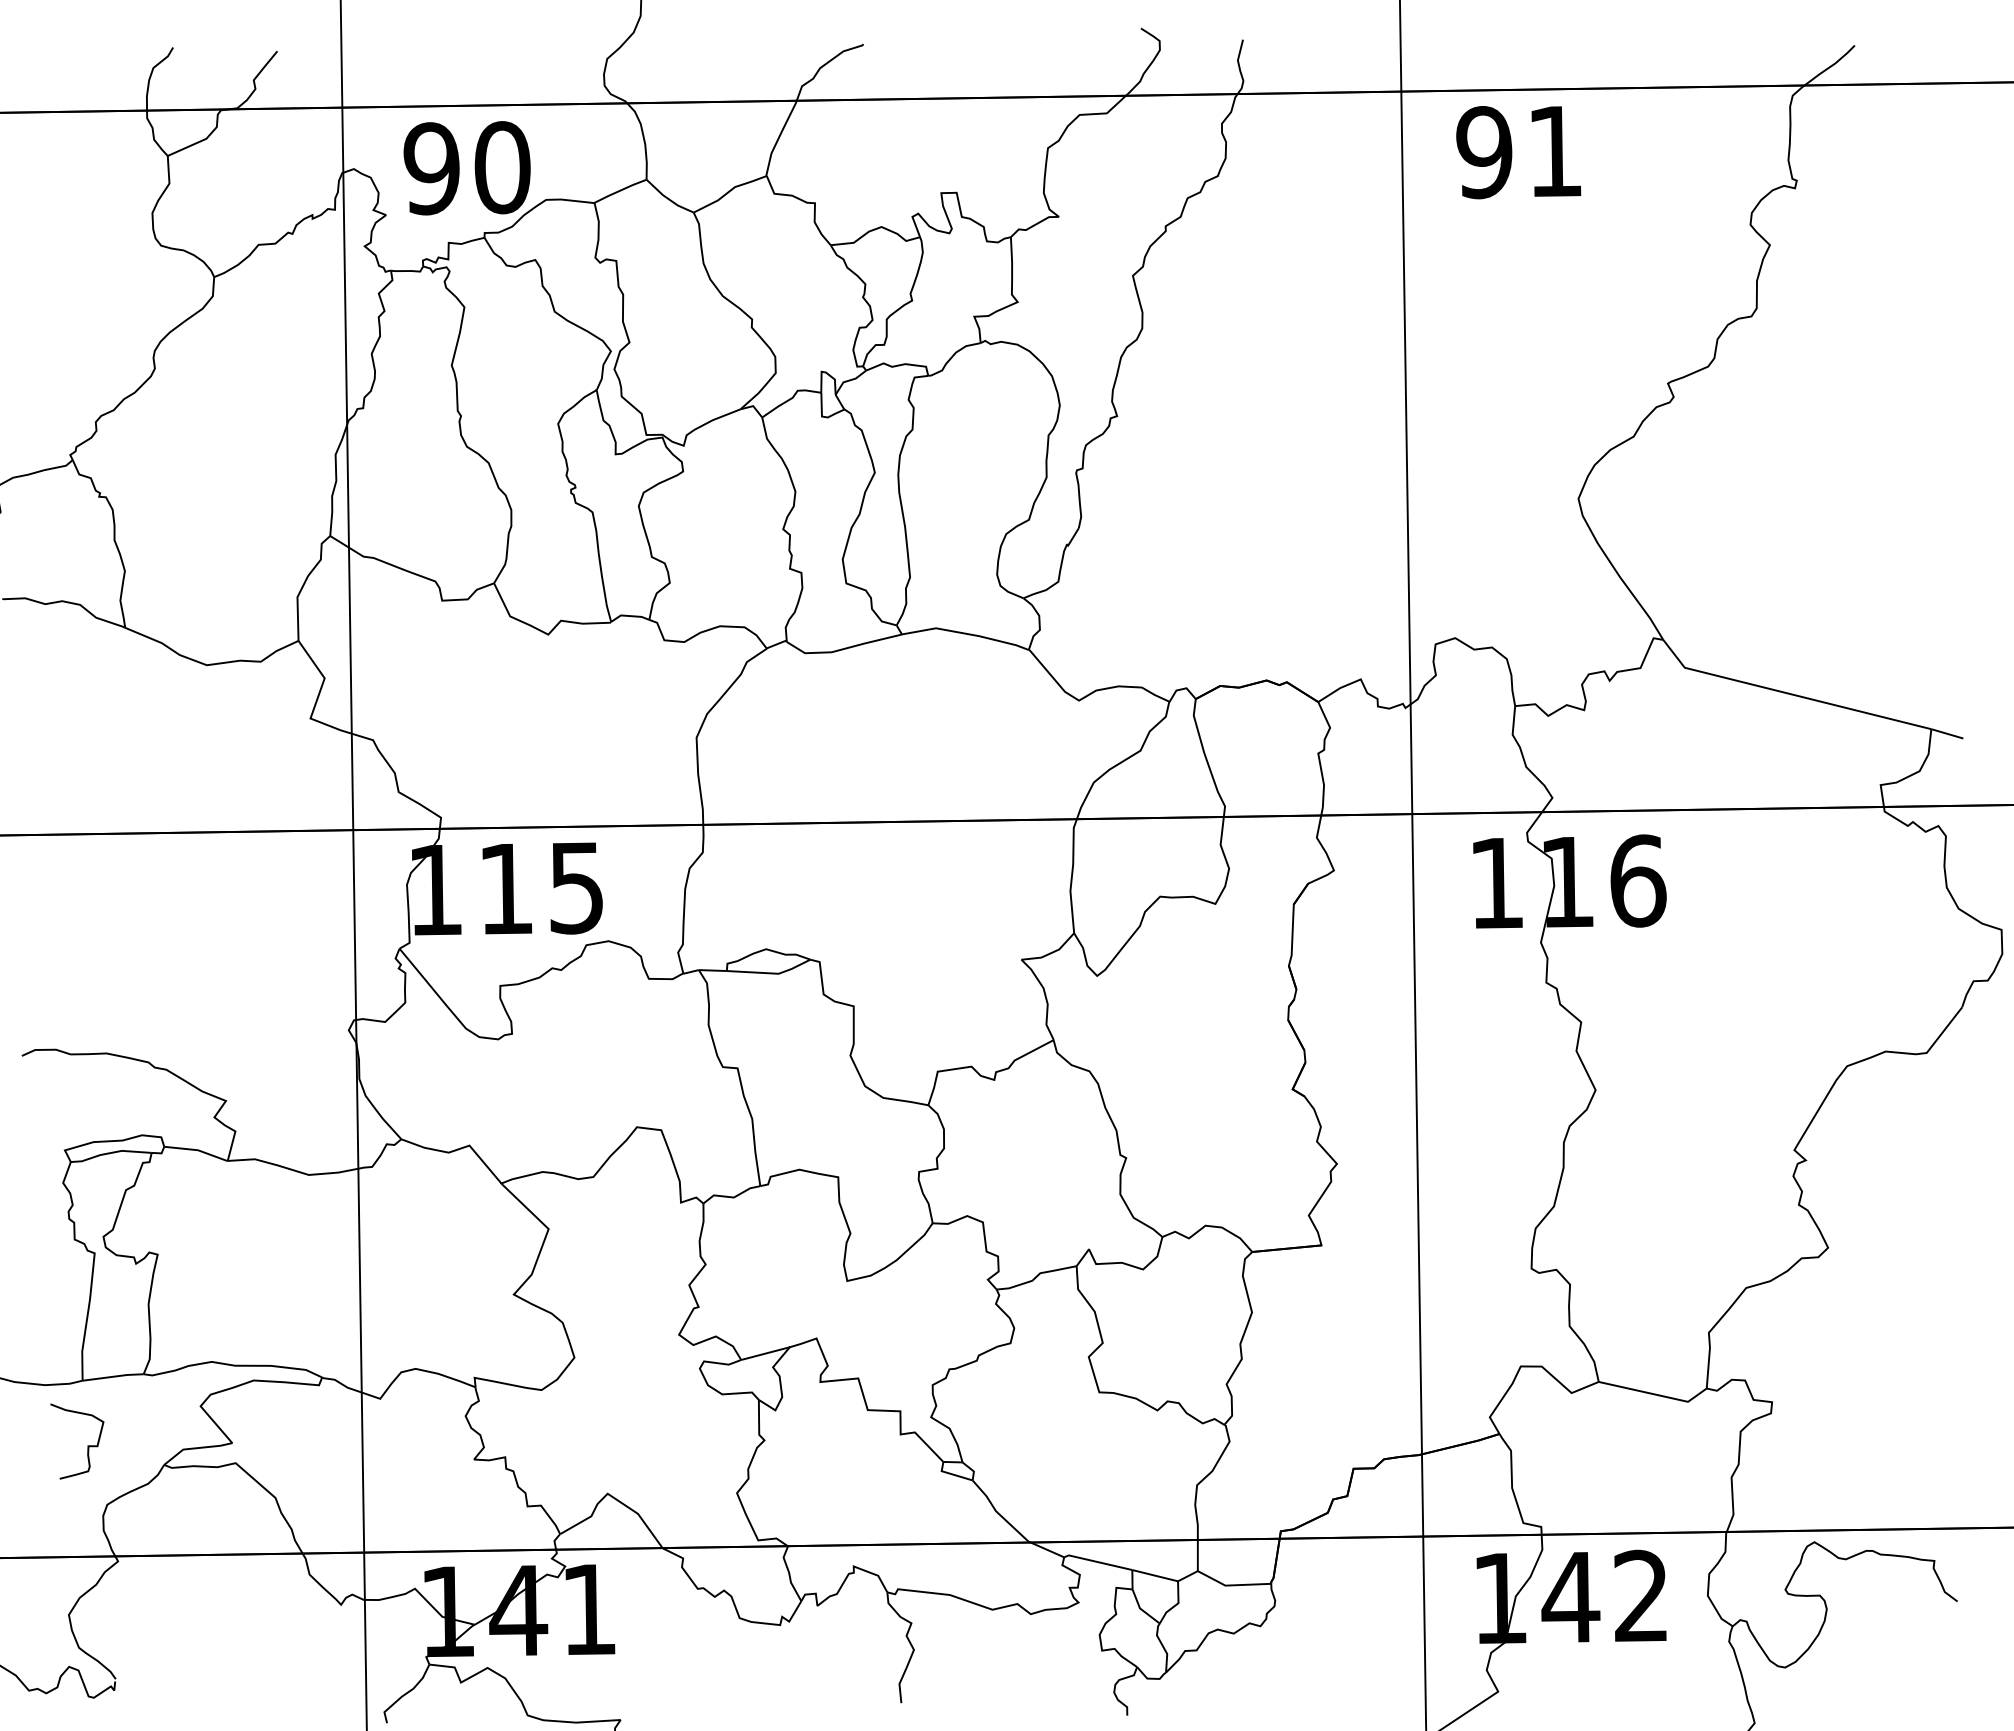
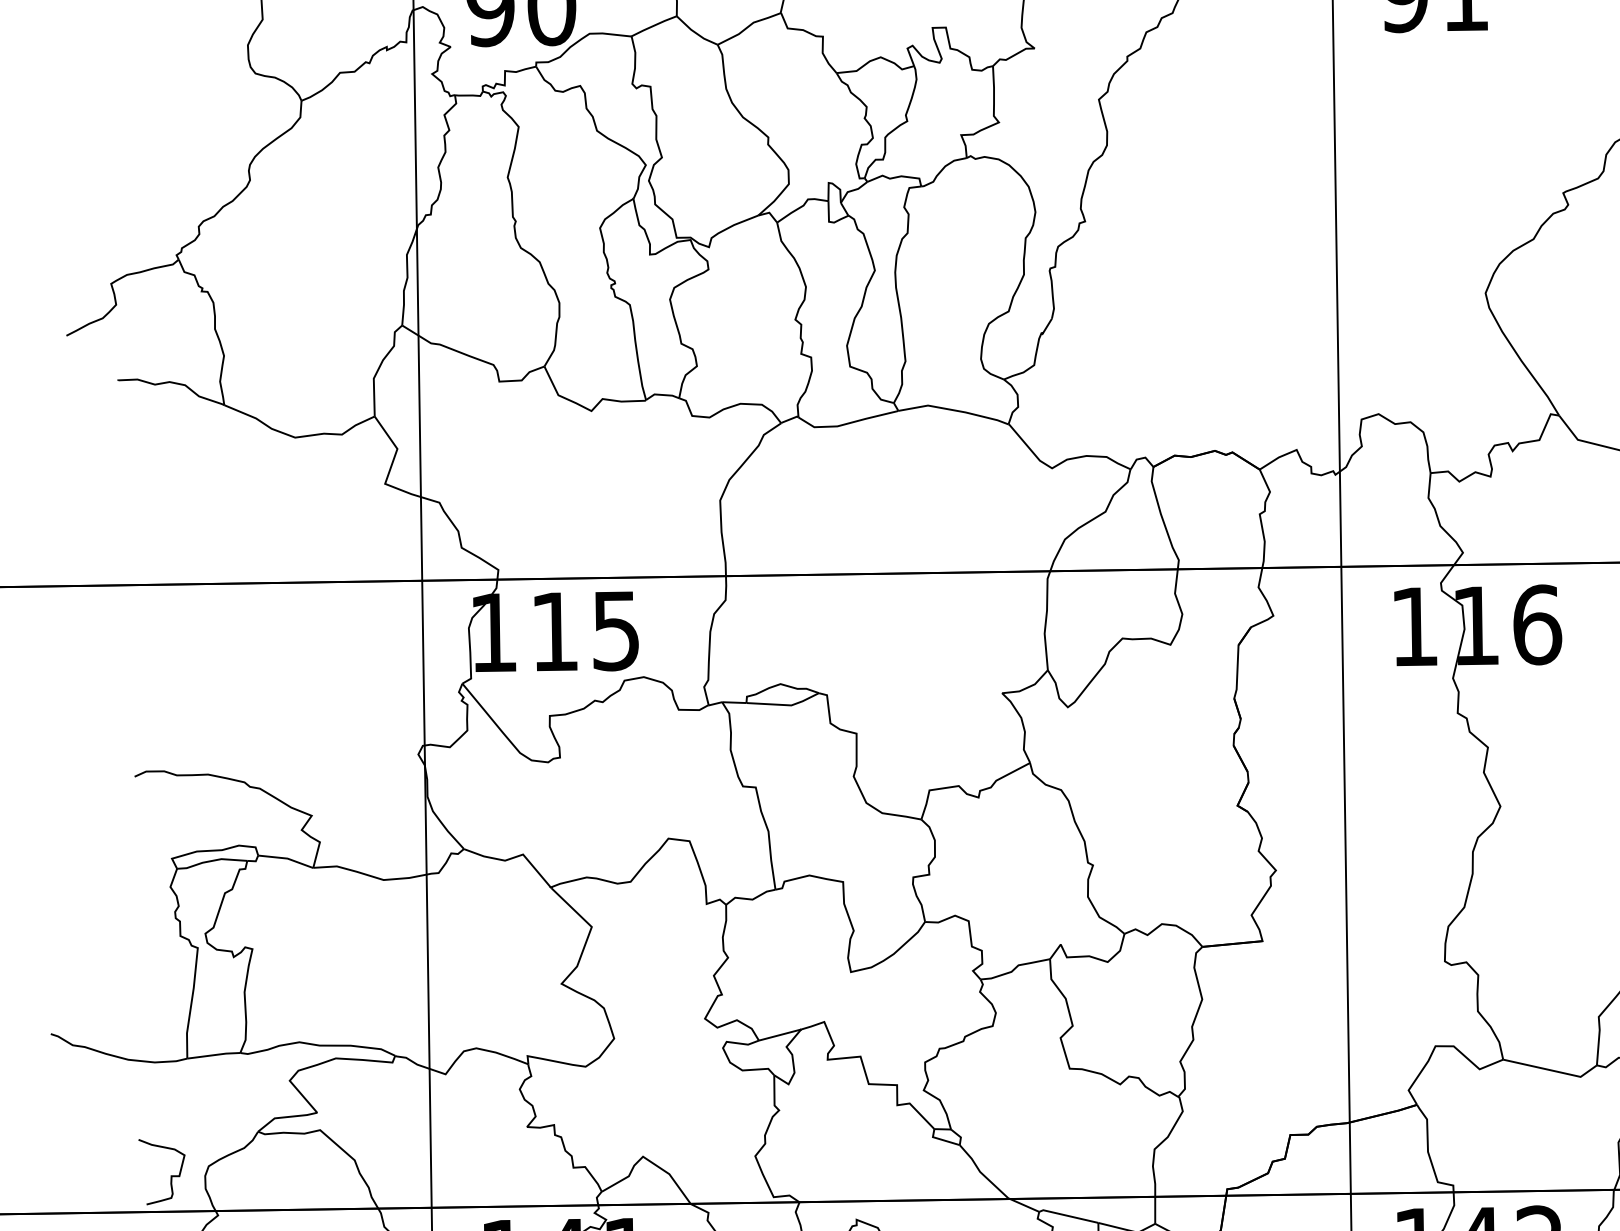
curve: (87, 1445) -> (170, 1175), moved

